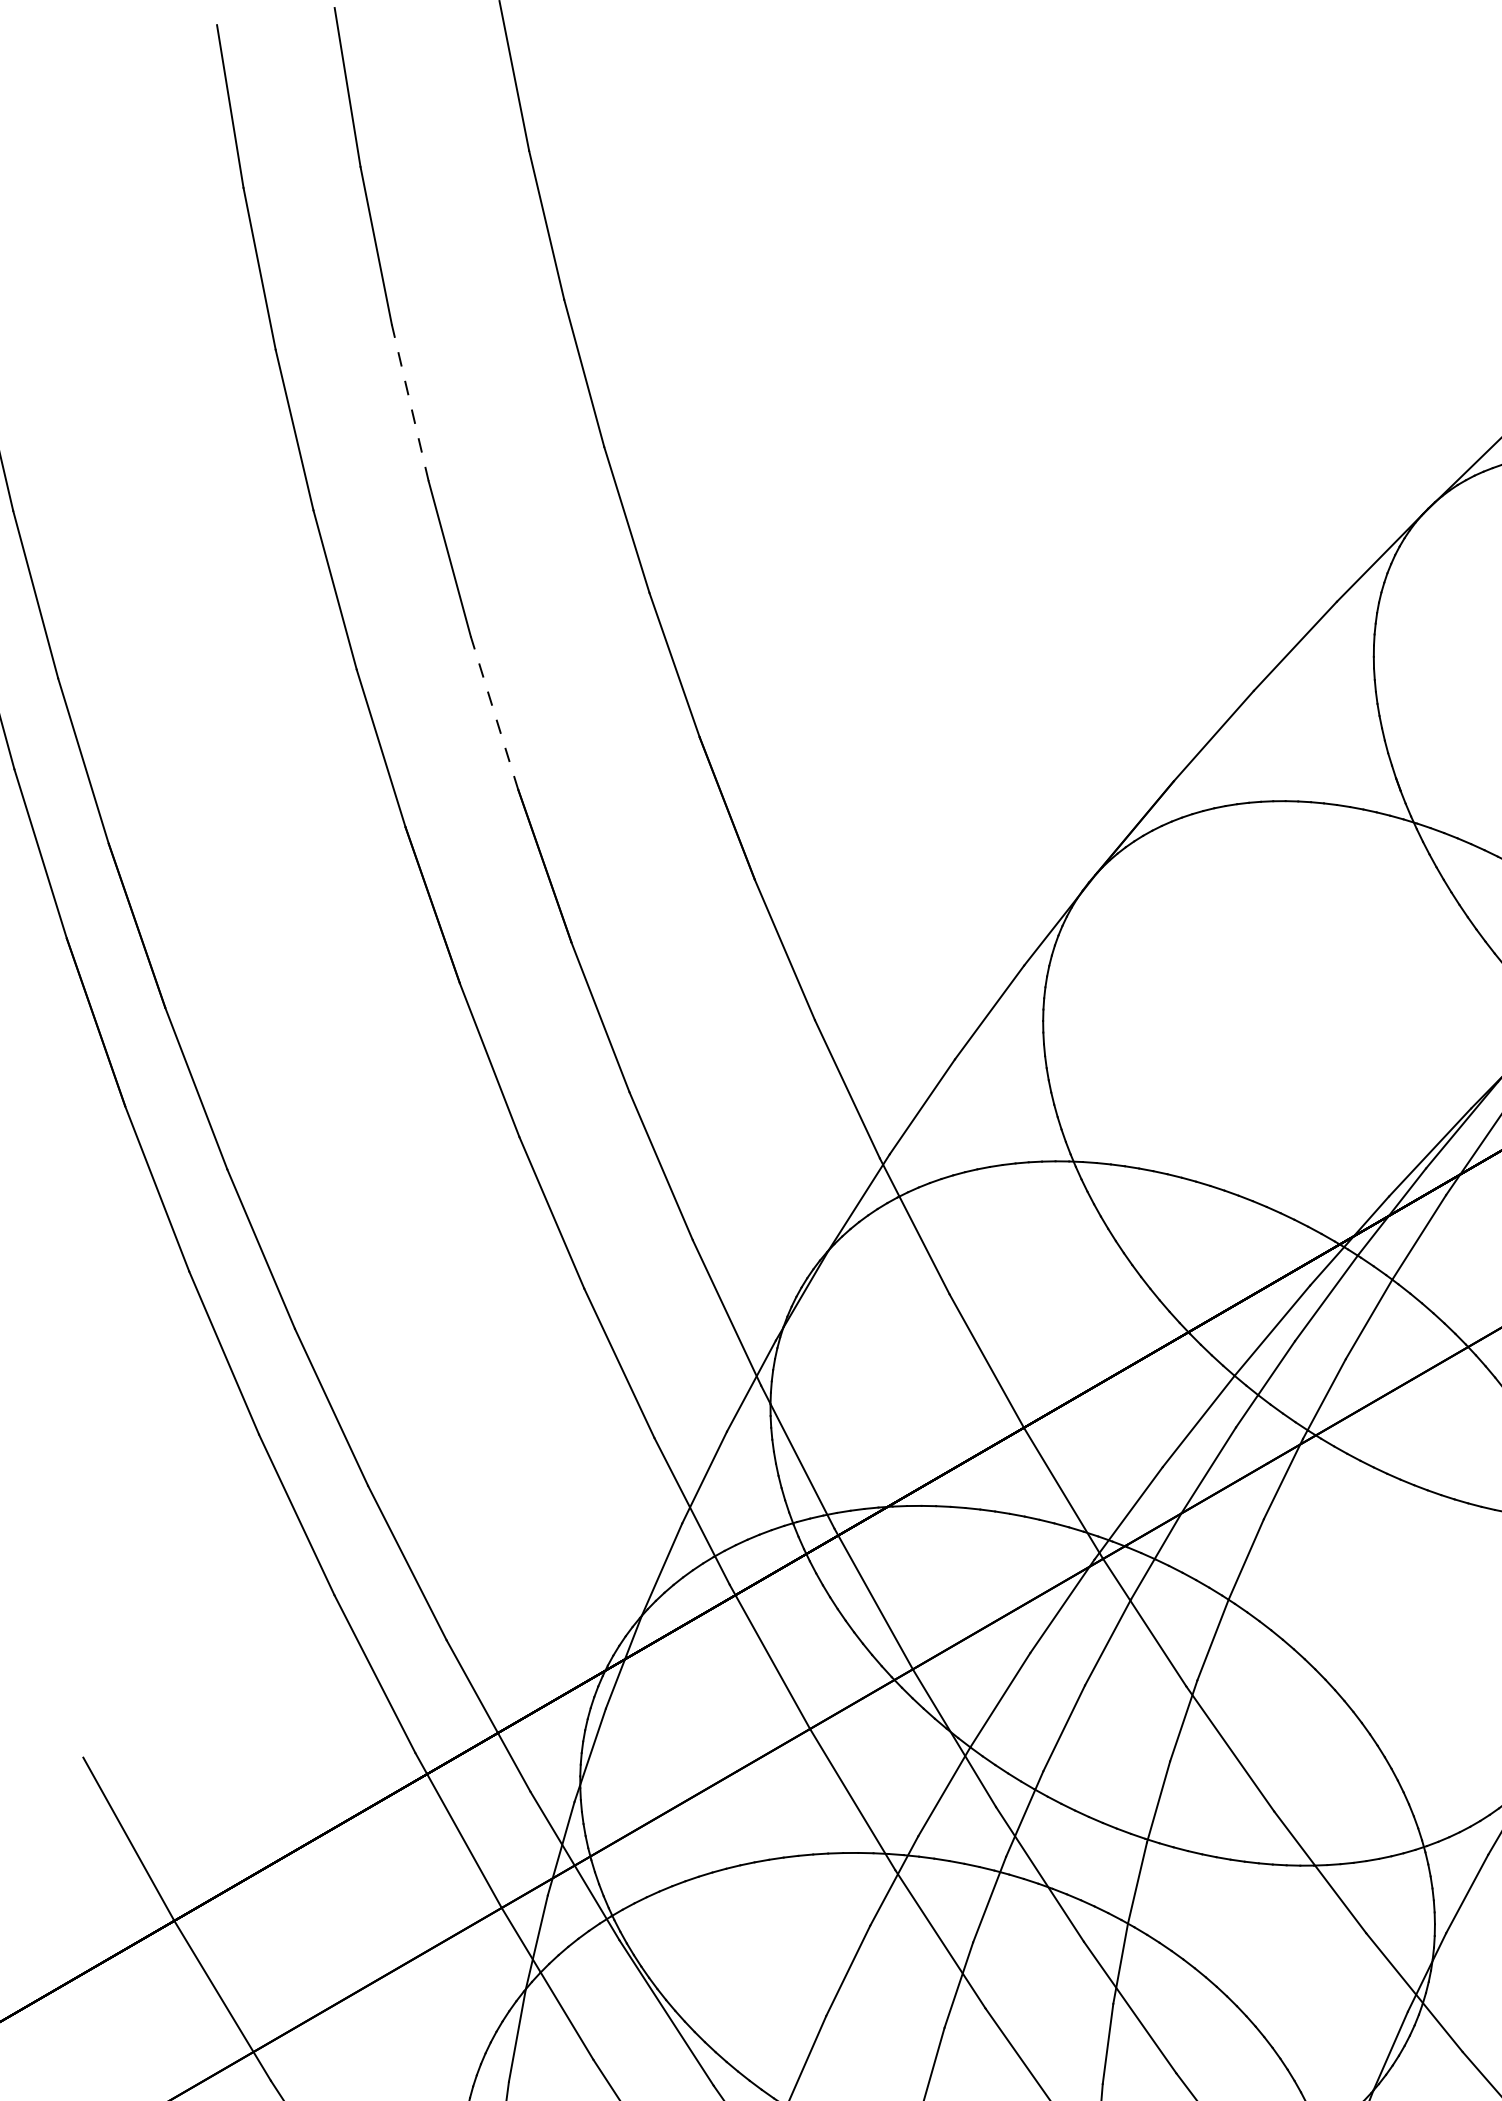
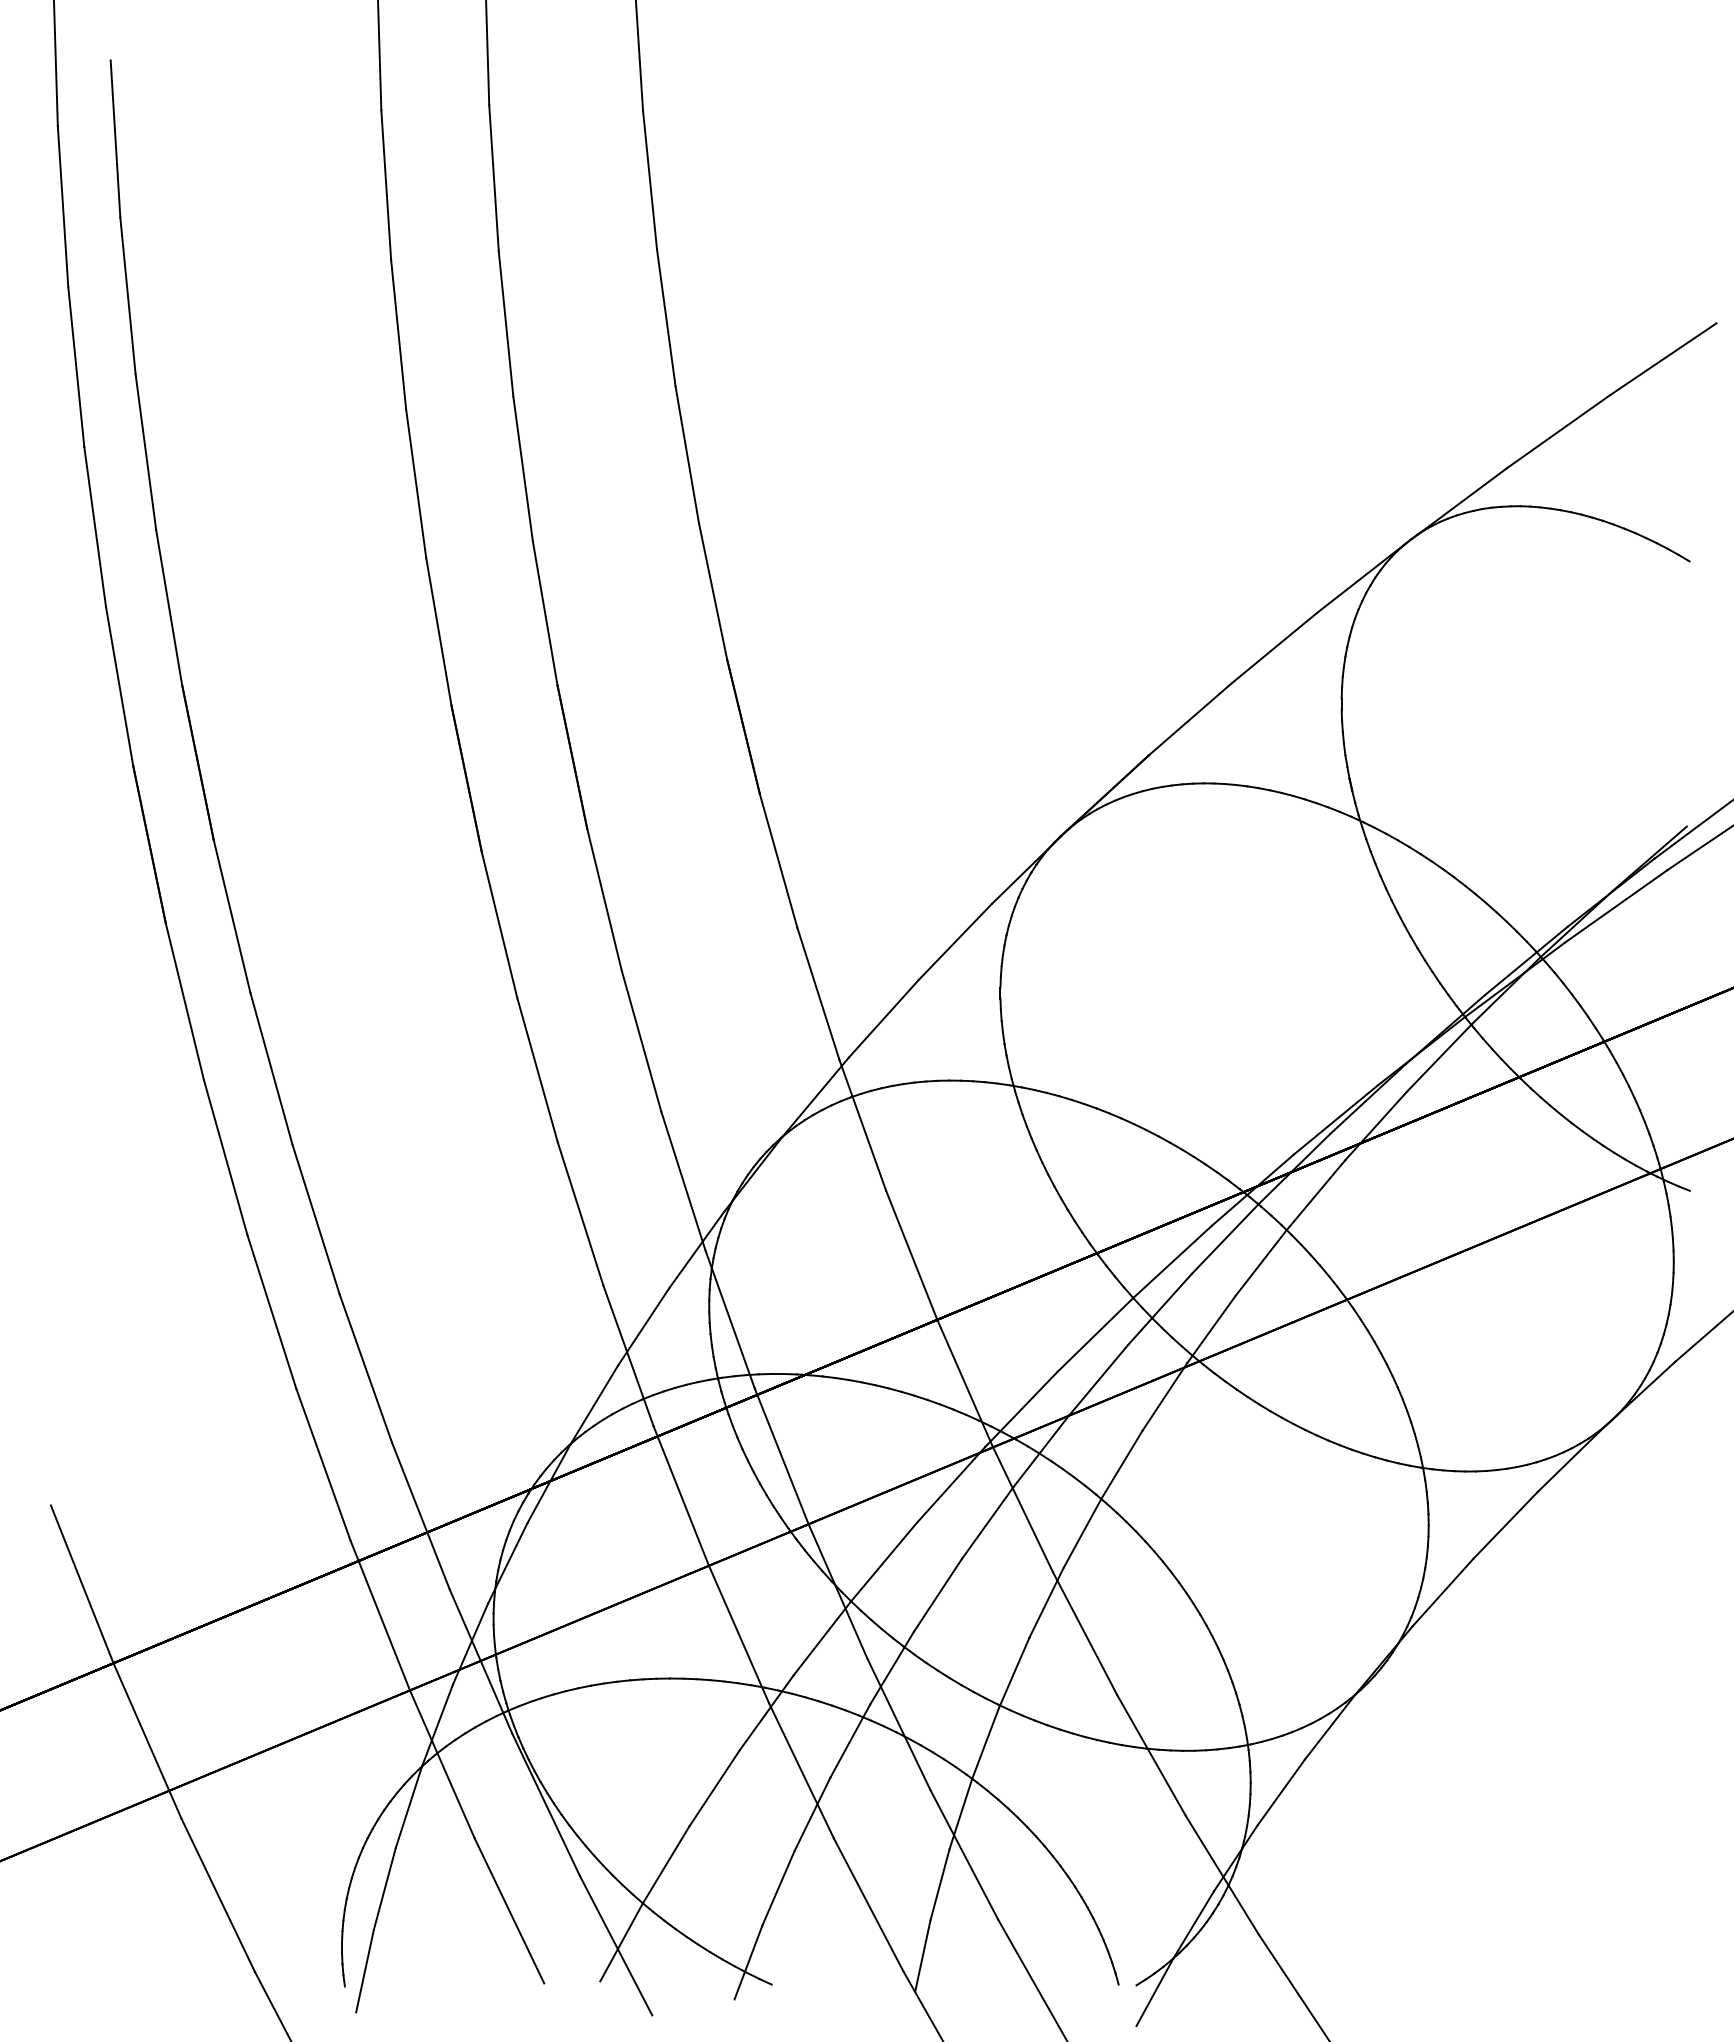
line: (409, 402) -> (505, 323), dashed -> solid
line: (494, 712) -> (545, 612), dashed -> solid

